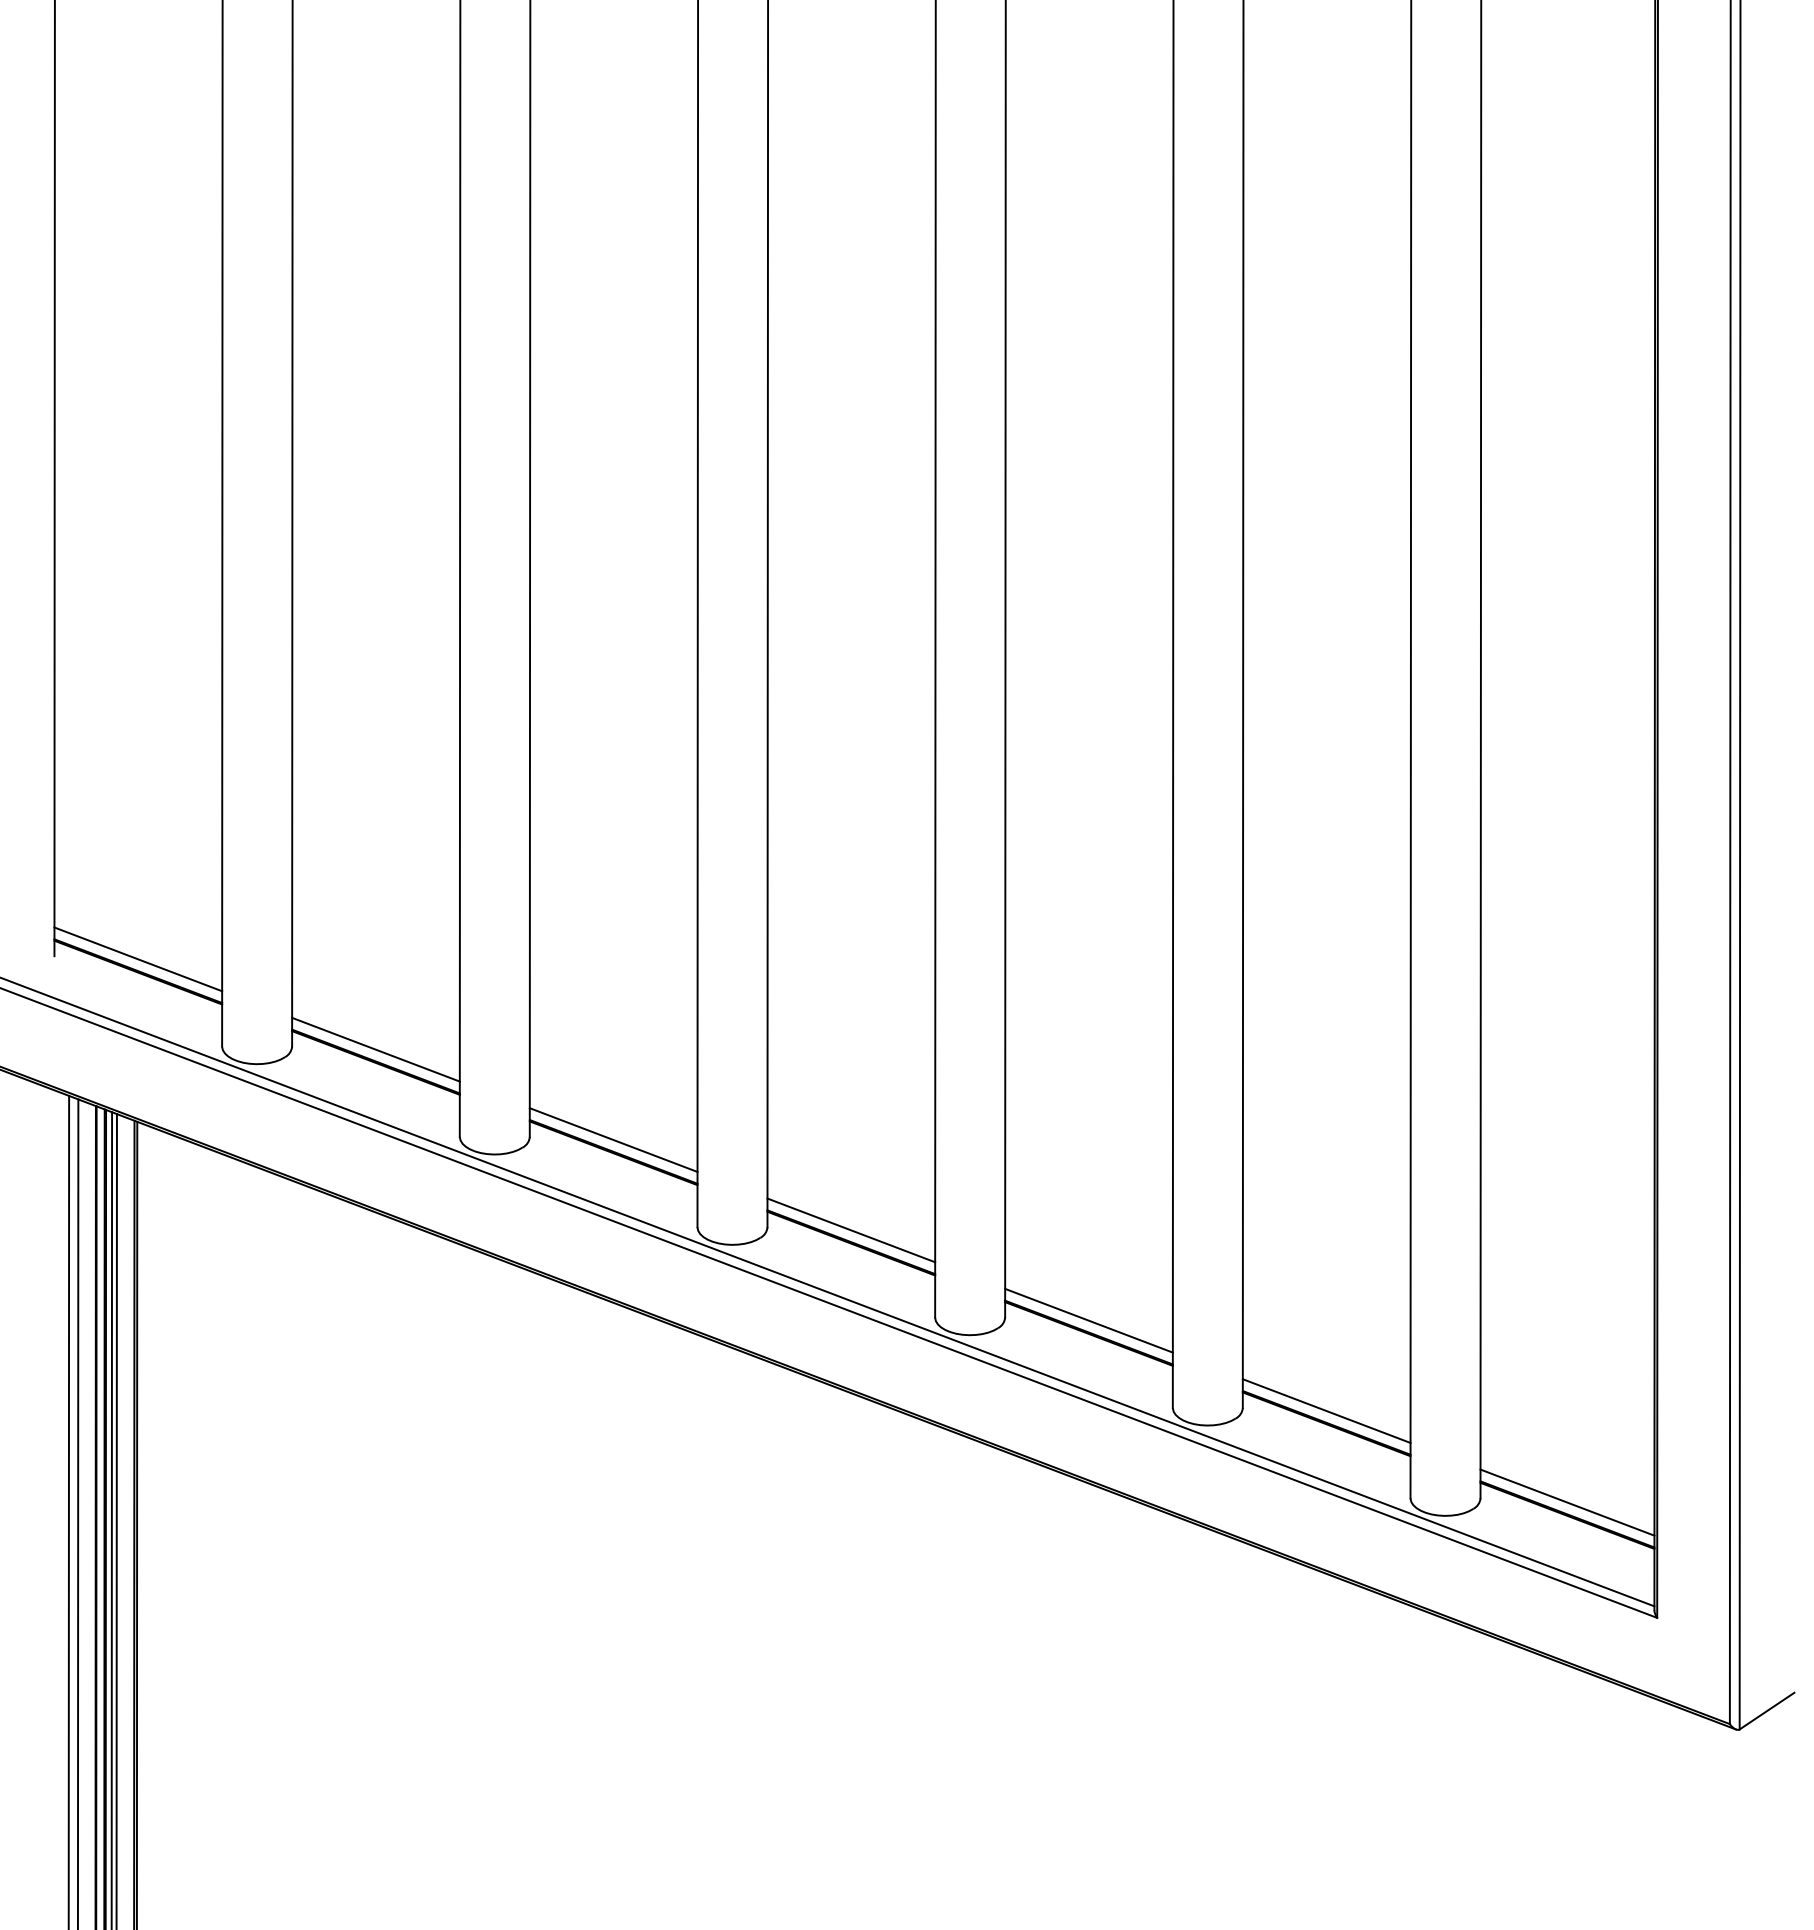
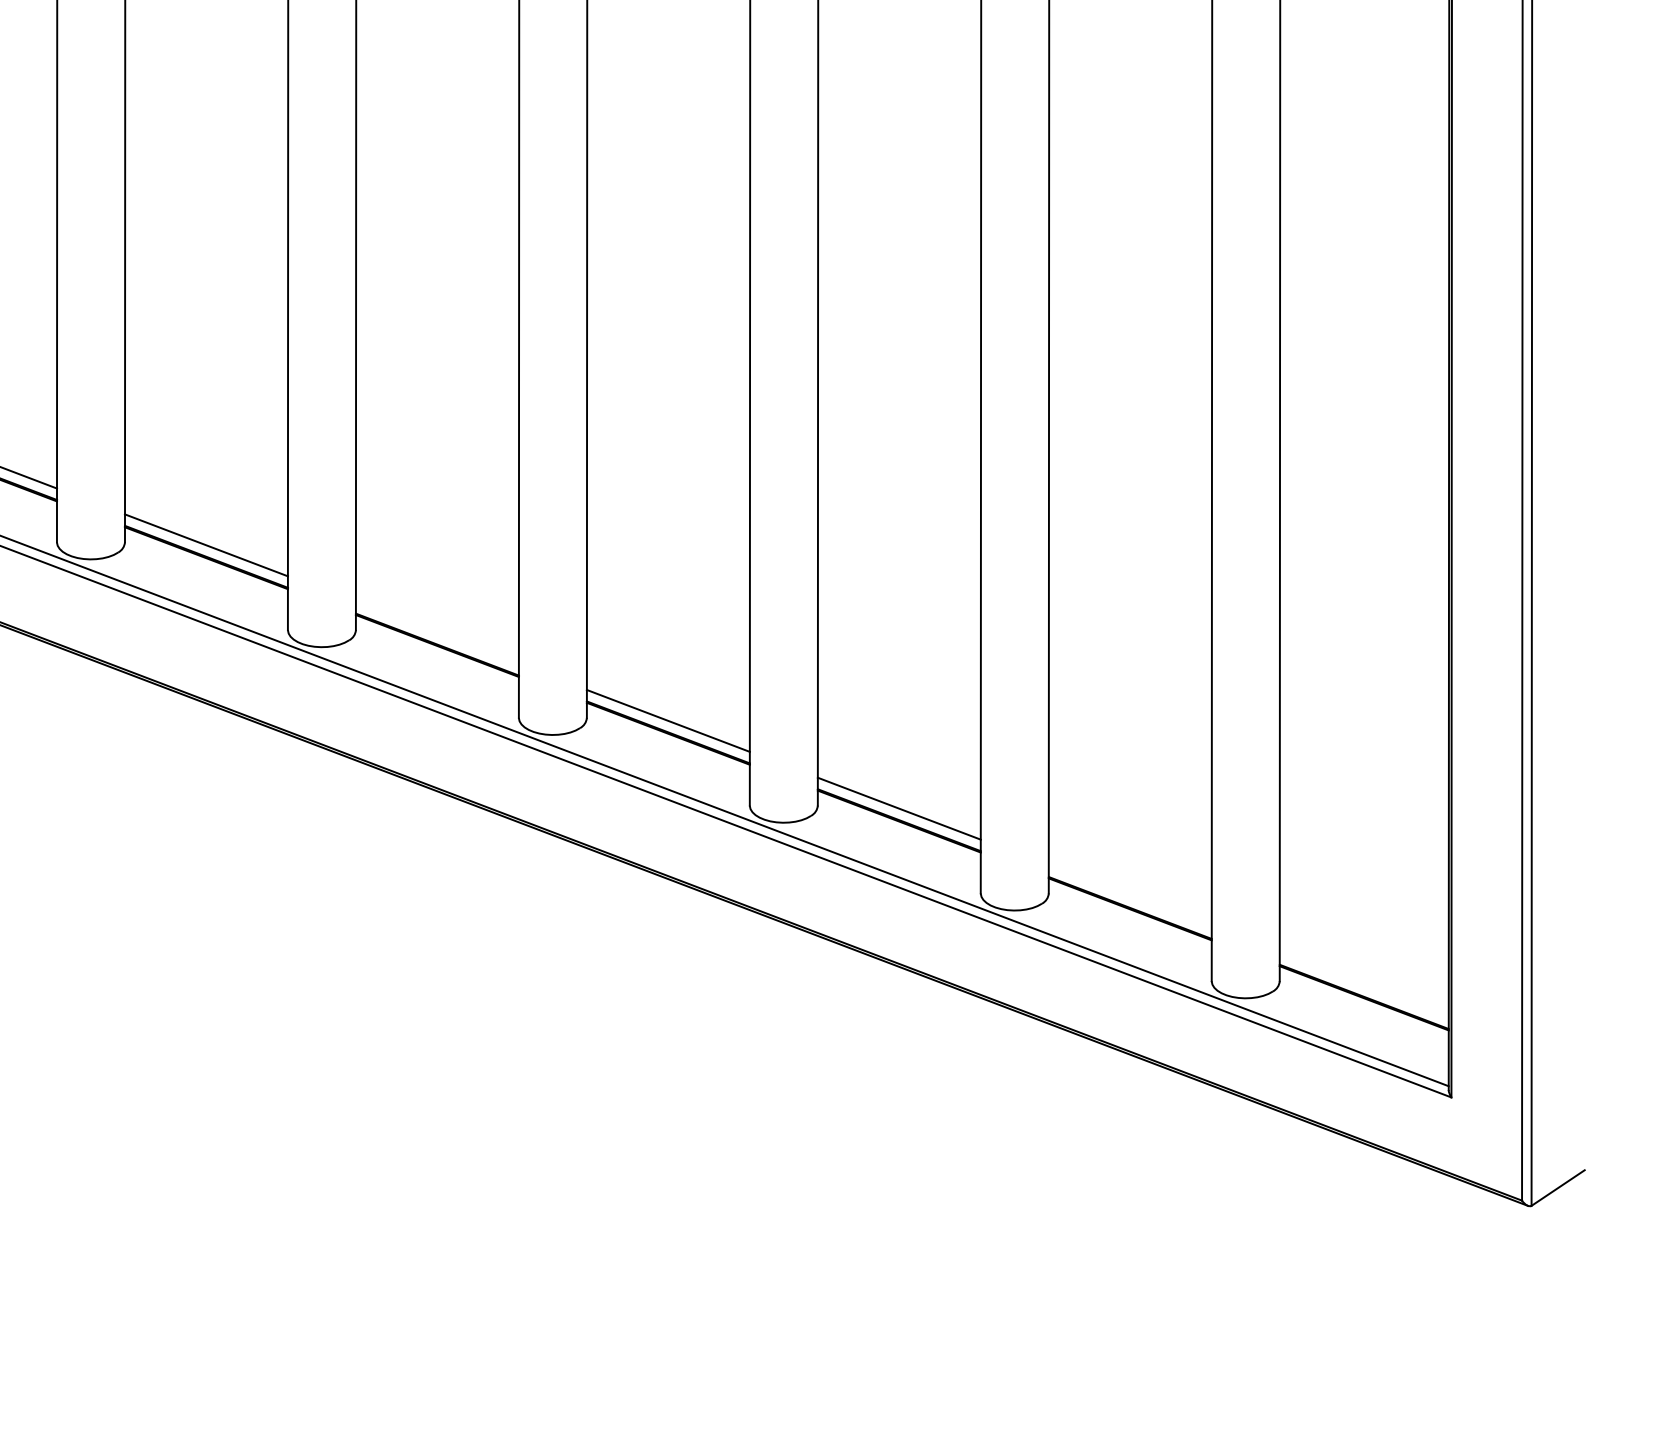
line: (613, 1139) -> (437, 632), removed
line: (1326, 1410) -> (1130, 895), removed
line: (1567, 1502) -> (1364, 985), removed

